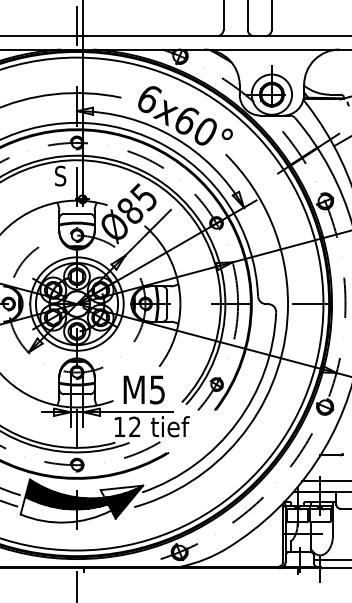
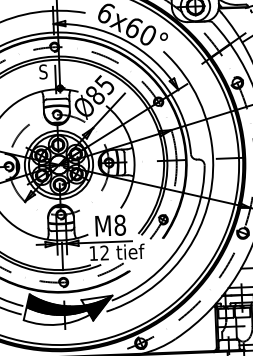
text: (157, 389) -> (120, 225), M5 -> M8

